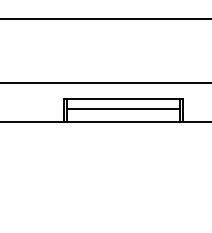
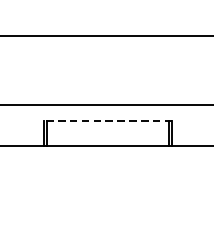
line: (123, 98) -> (107, 120), solid -> dashed
line: (123, 108) -> (107, 131), removed

